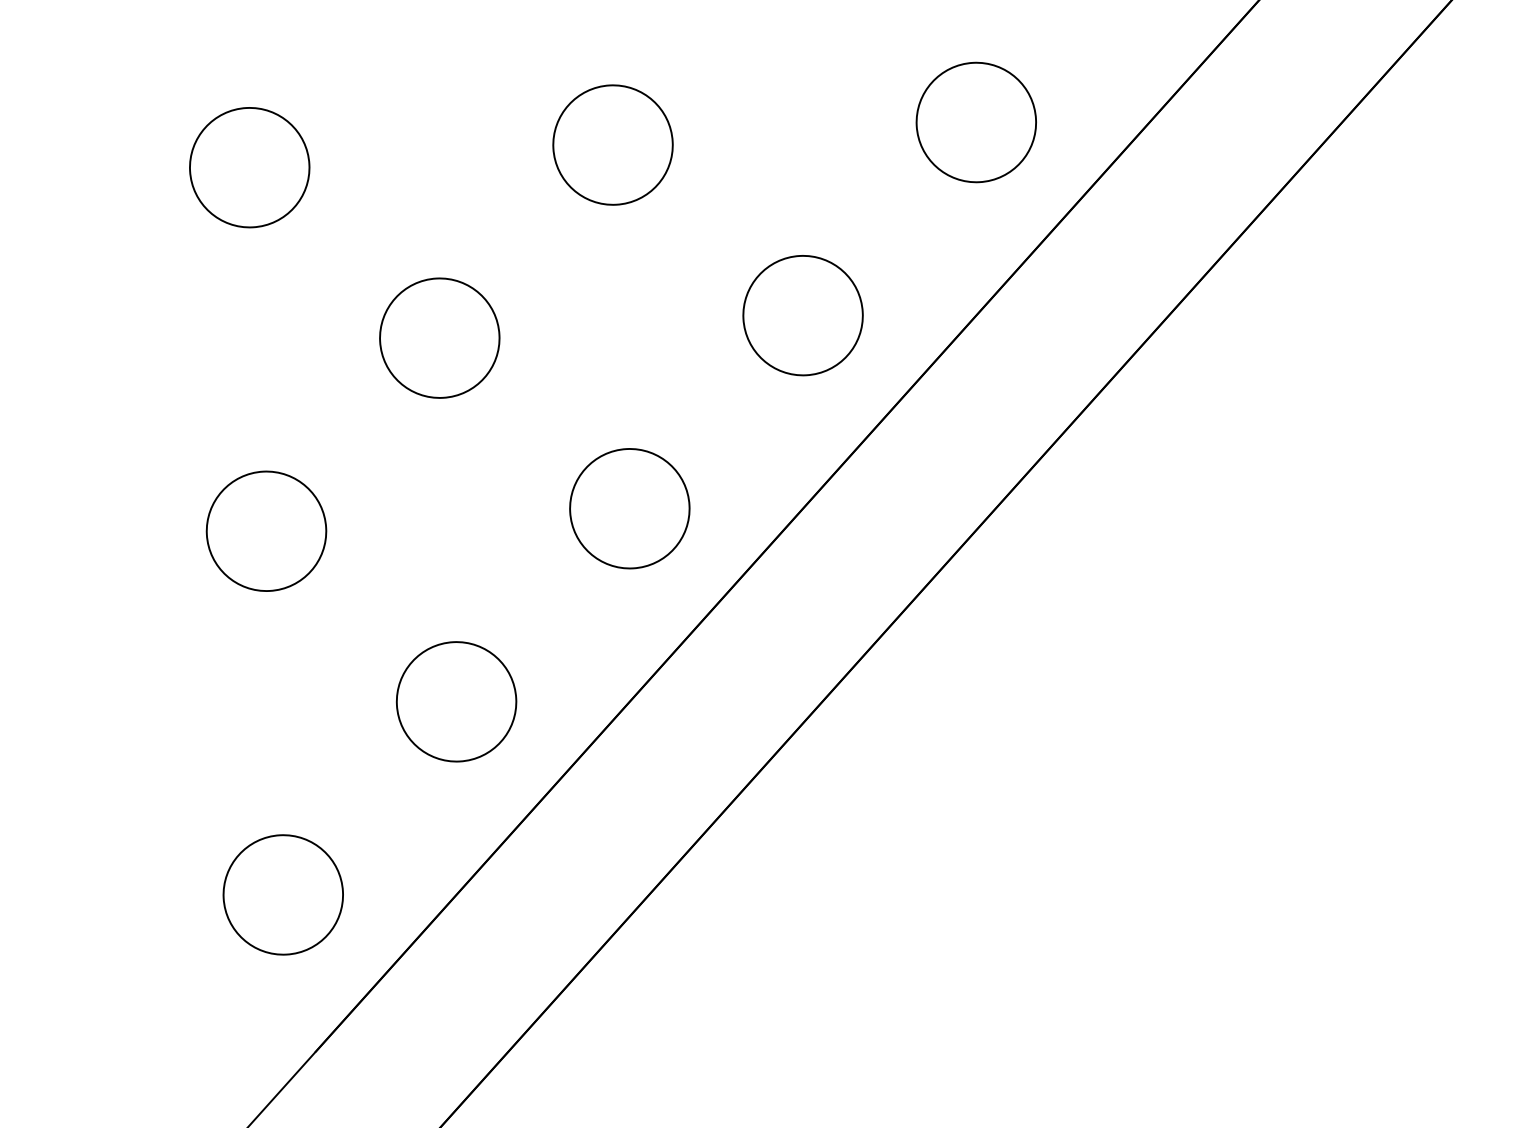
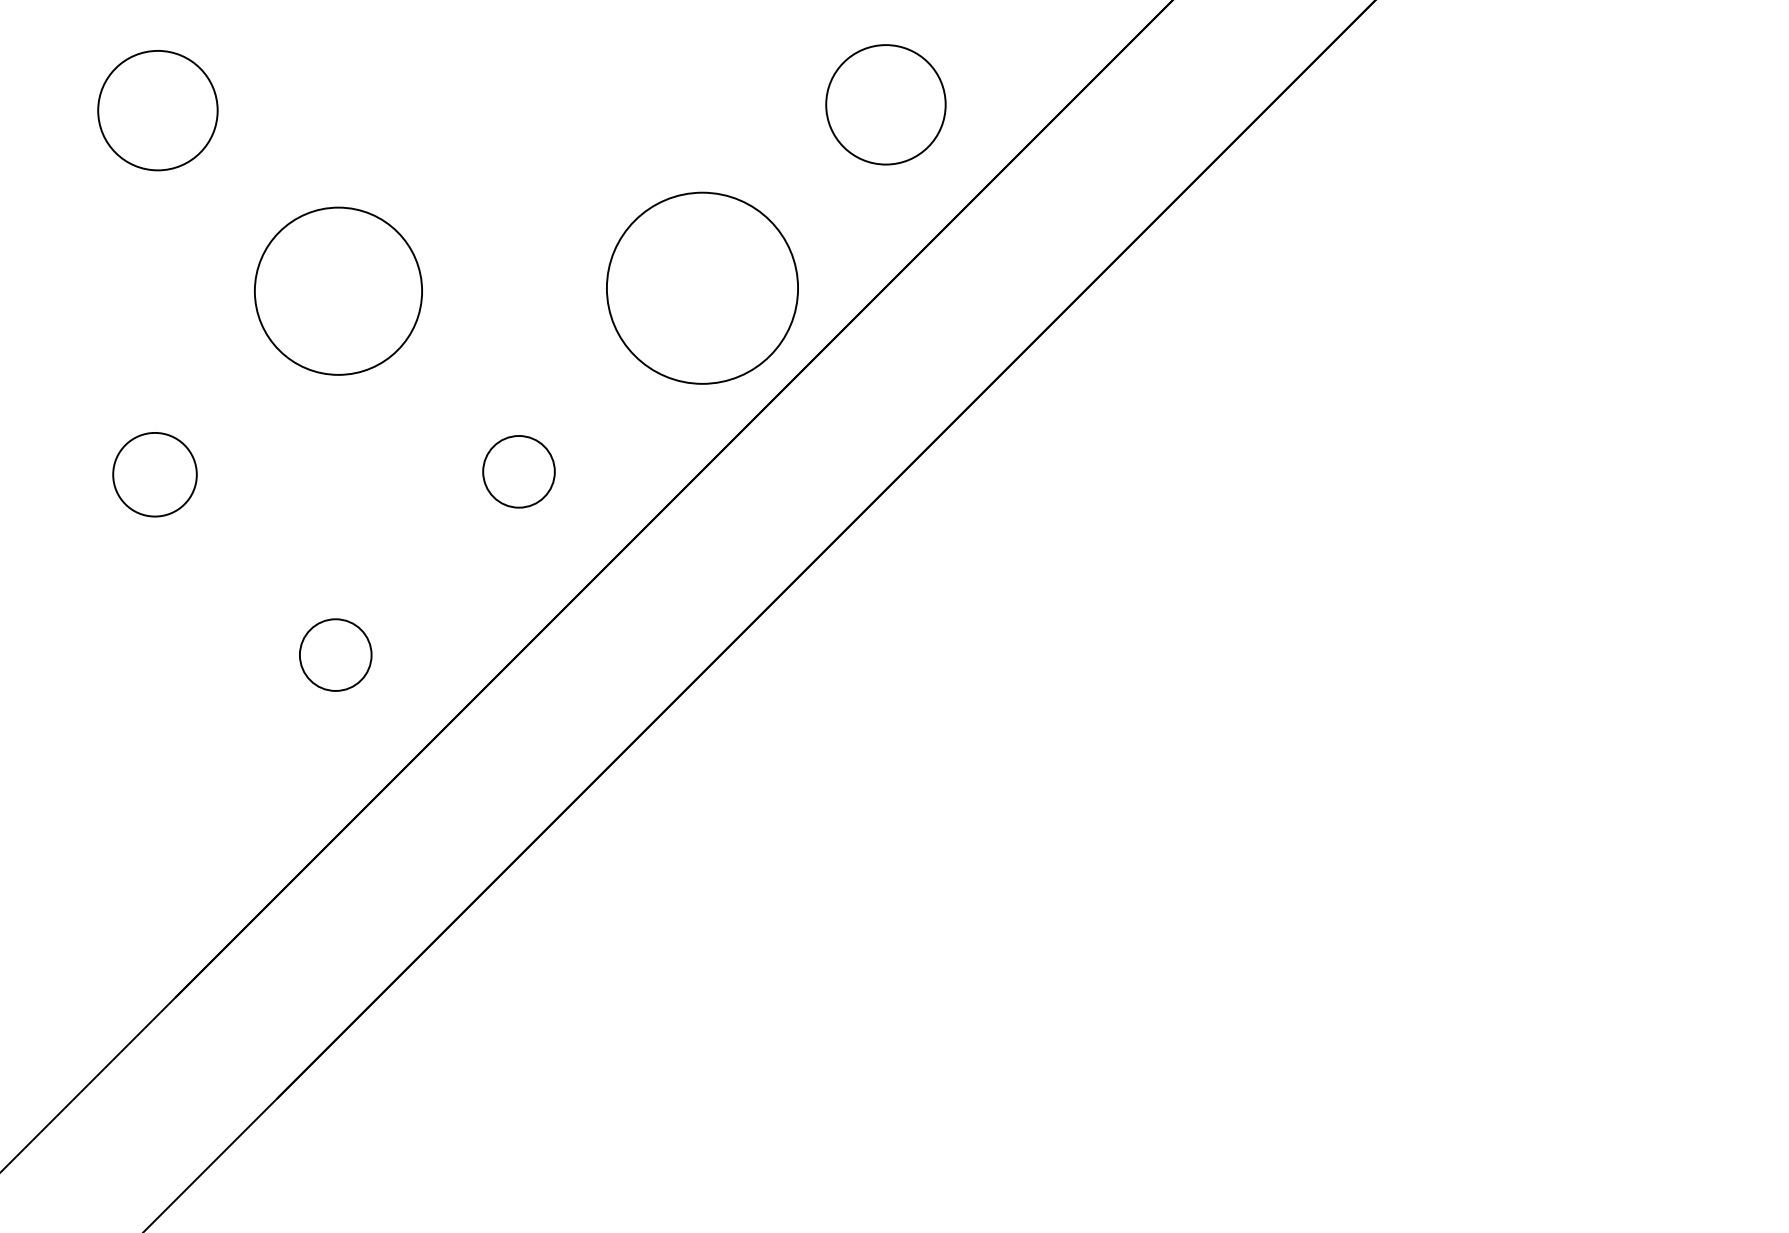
circle: (612, 144) -> (521, 107), removed
circle: (803, 315) -> (702, 288), size x1.6
circle: (439, 337) -> (338, 290), size x1.4
circle: (629, 508) -> (518, 471), size x0.6
circle: (265, 531) -> (154, 474), size x0.7
circle: (456, 701) -> (335, 654), size x0.6
circle: (282, 894) -> (151, 838), removed

